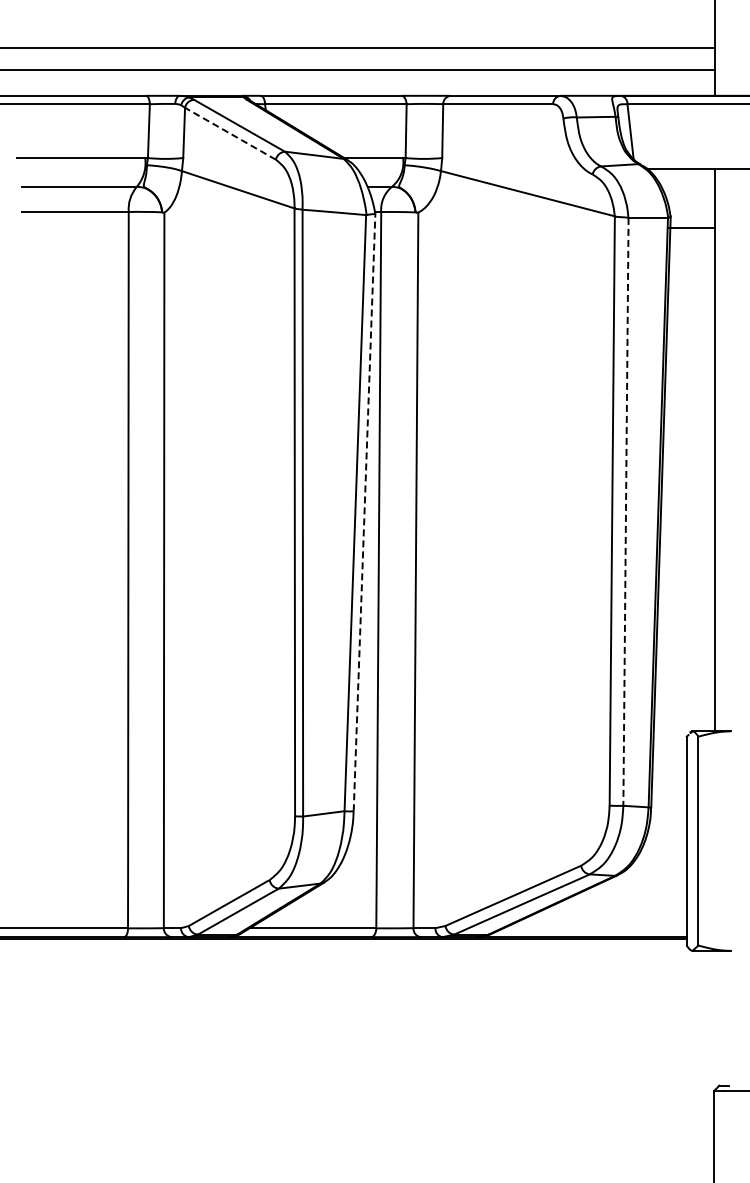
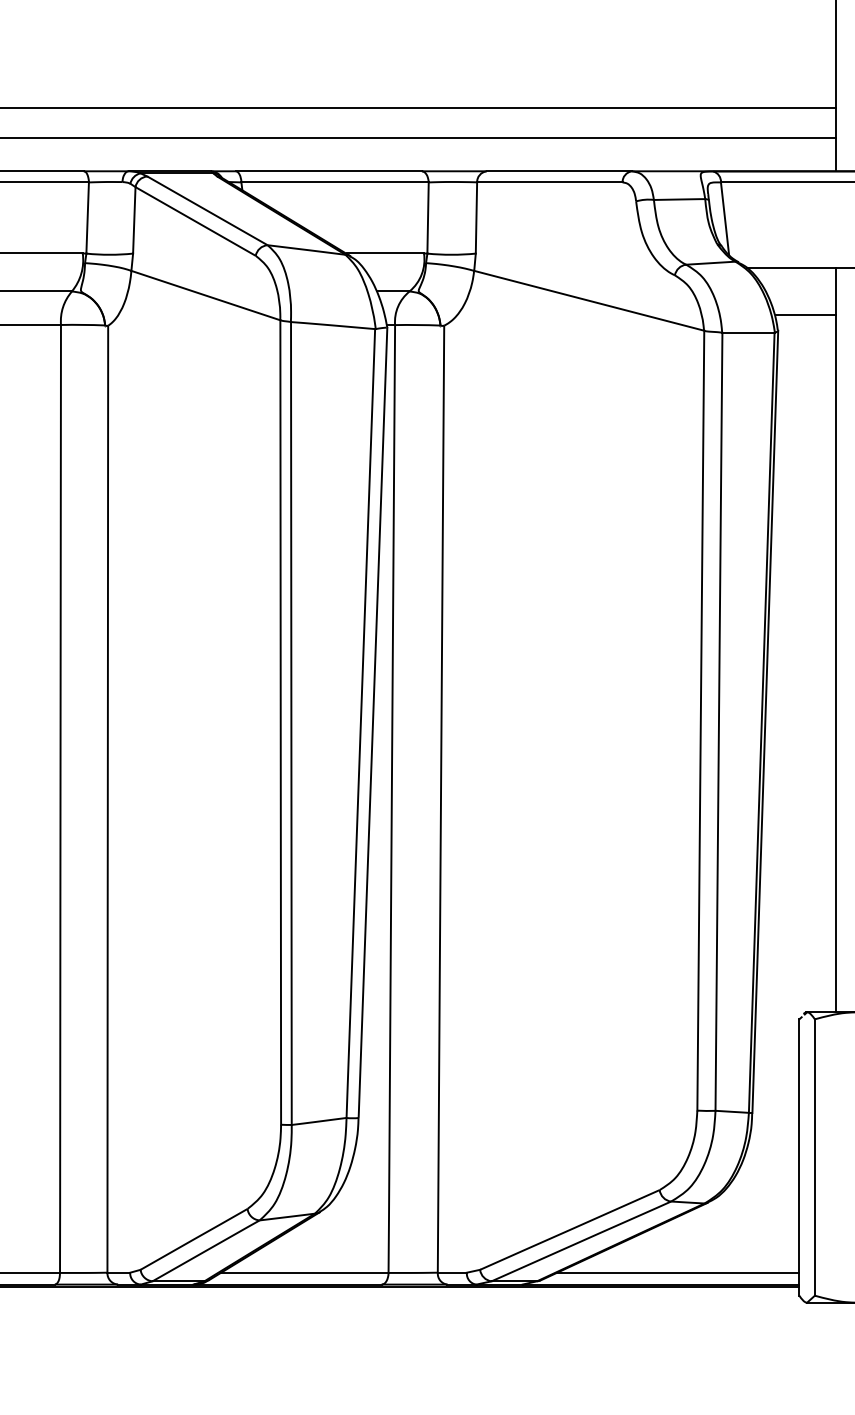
line: (230, 133) -> (195, 221), dashed -> solid
line: (691, 228) -> (805, 315), moved
line: (625, 511) -> (718, 721), dashed -> solid
line: (364, 513) -> (372, 723), dashed -> solid
line: (595, 928) -> (678, 1273), added

